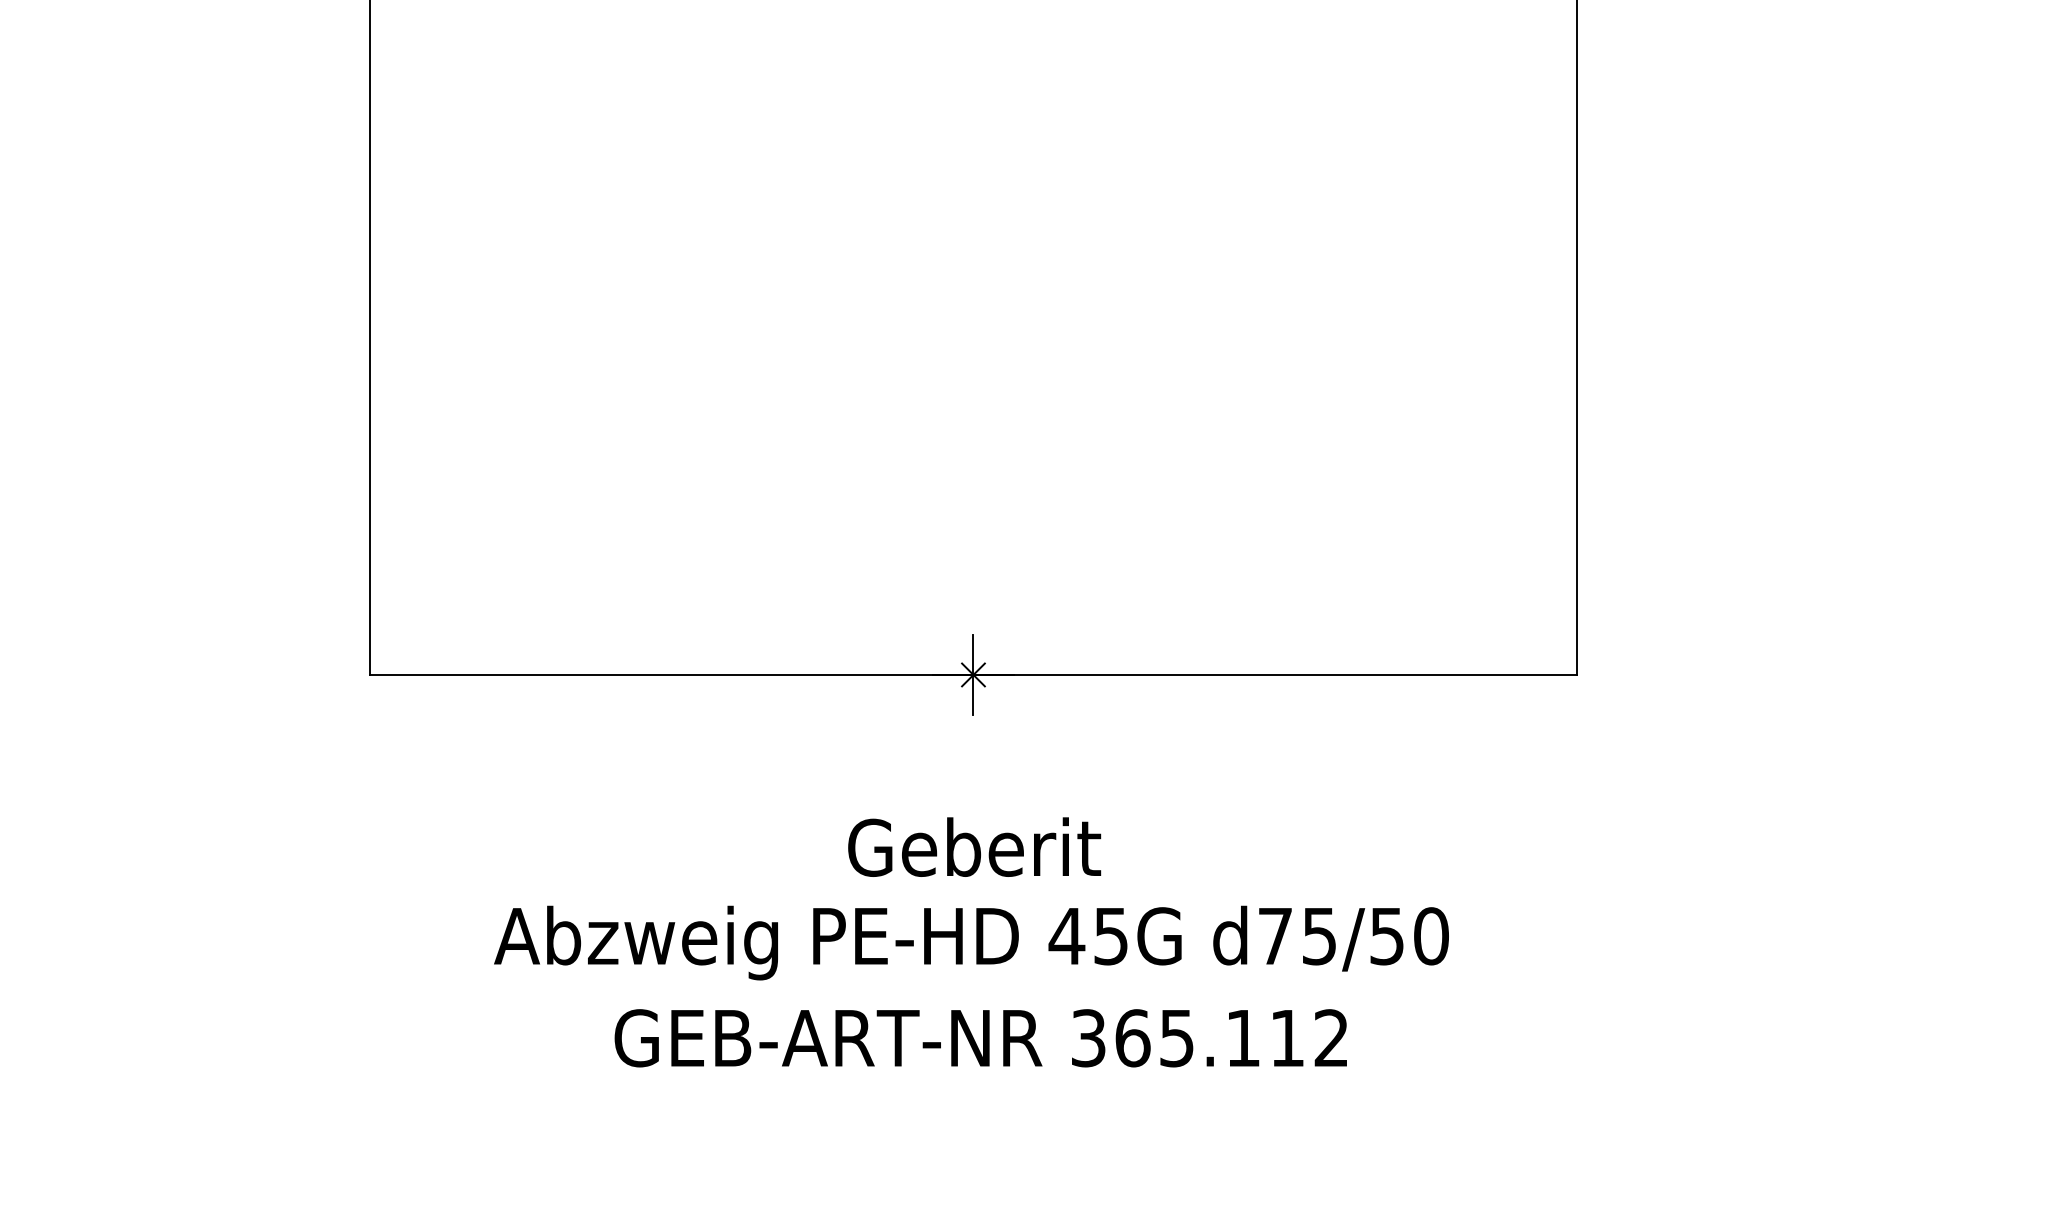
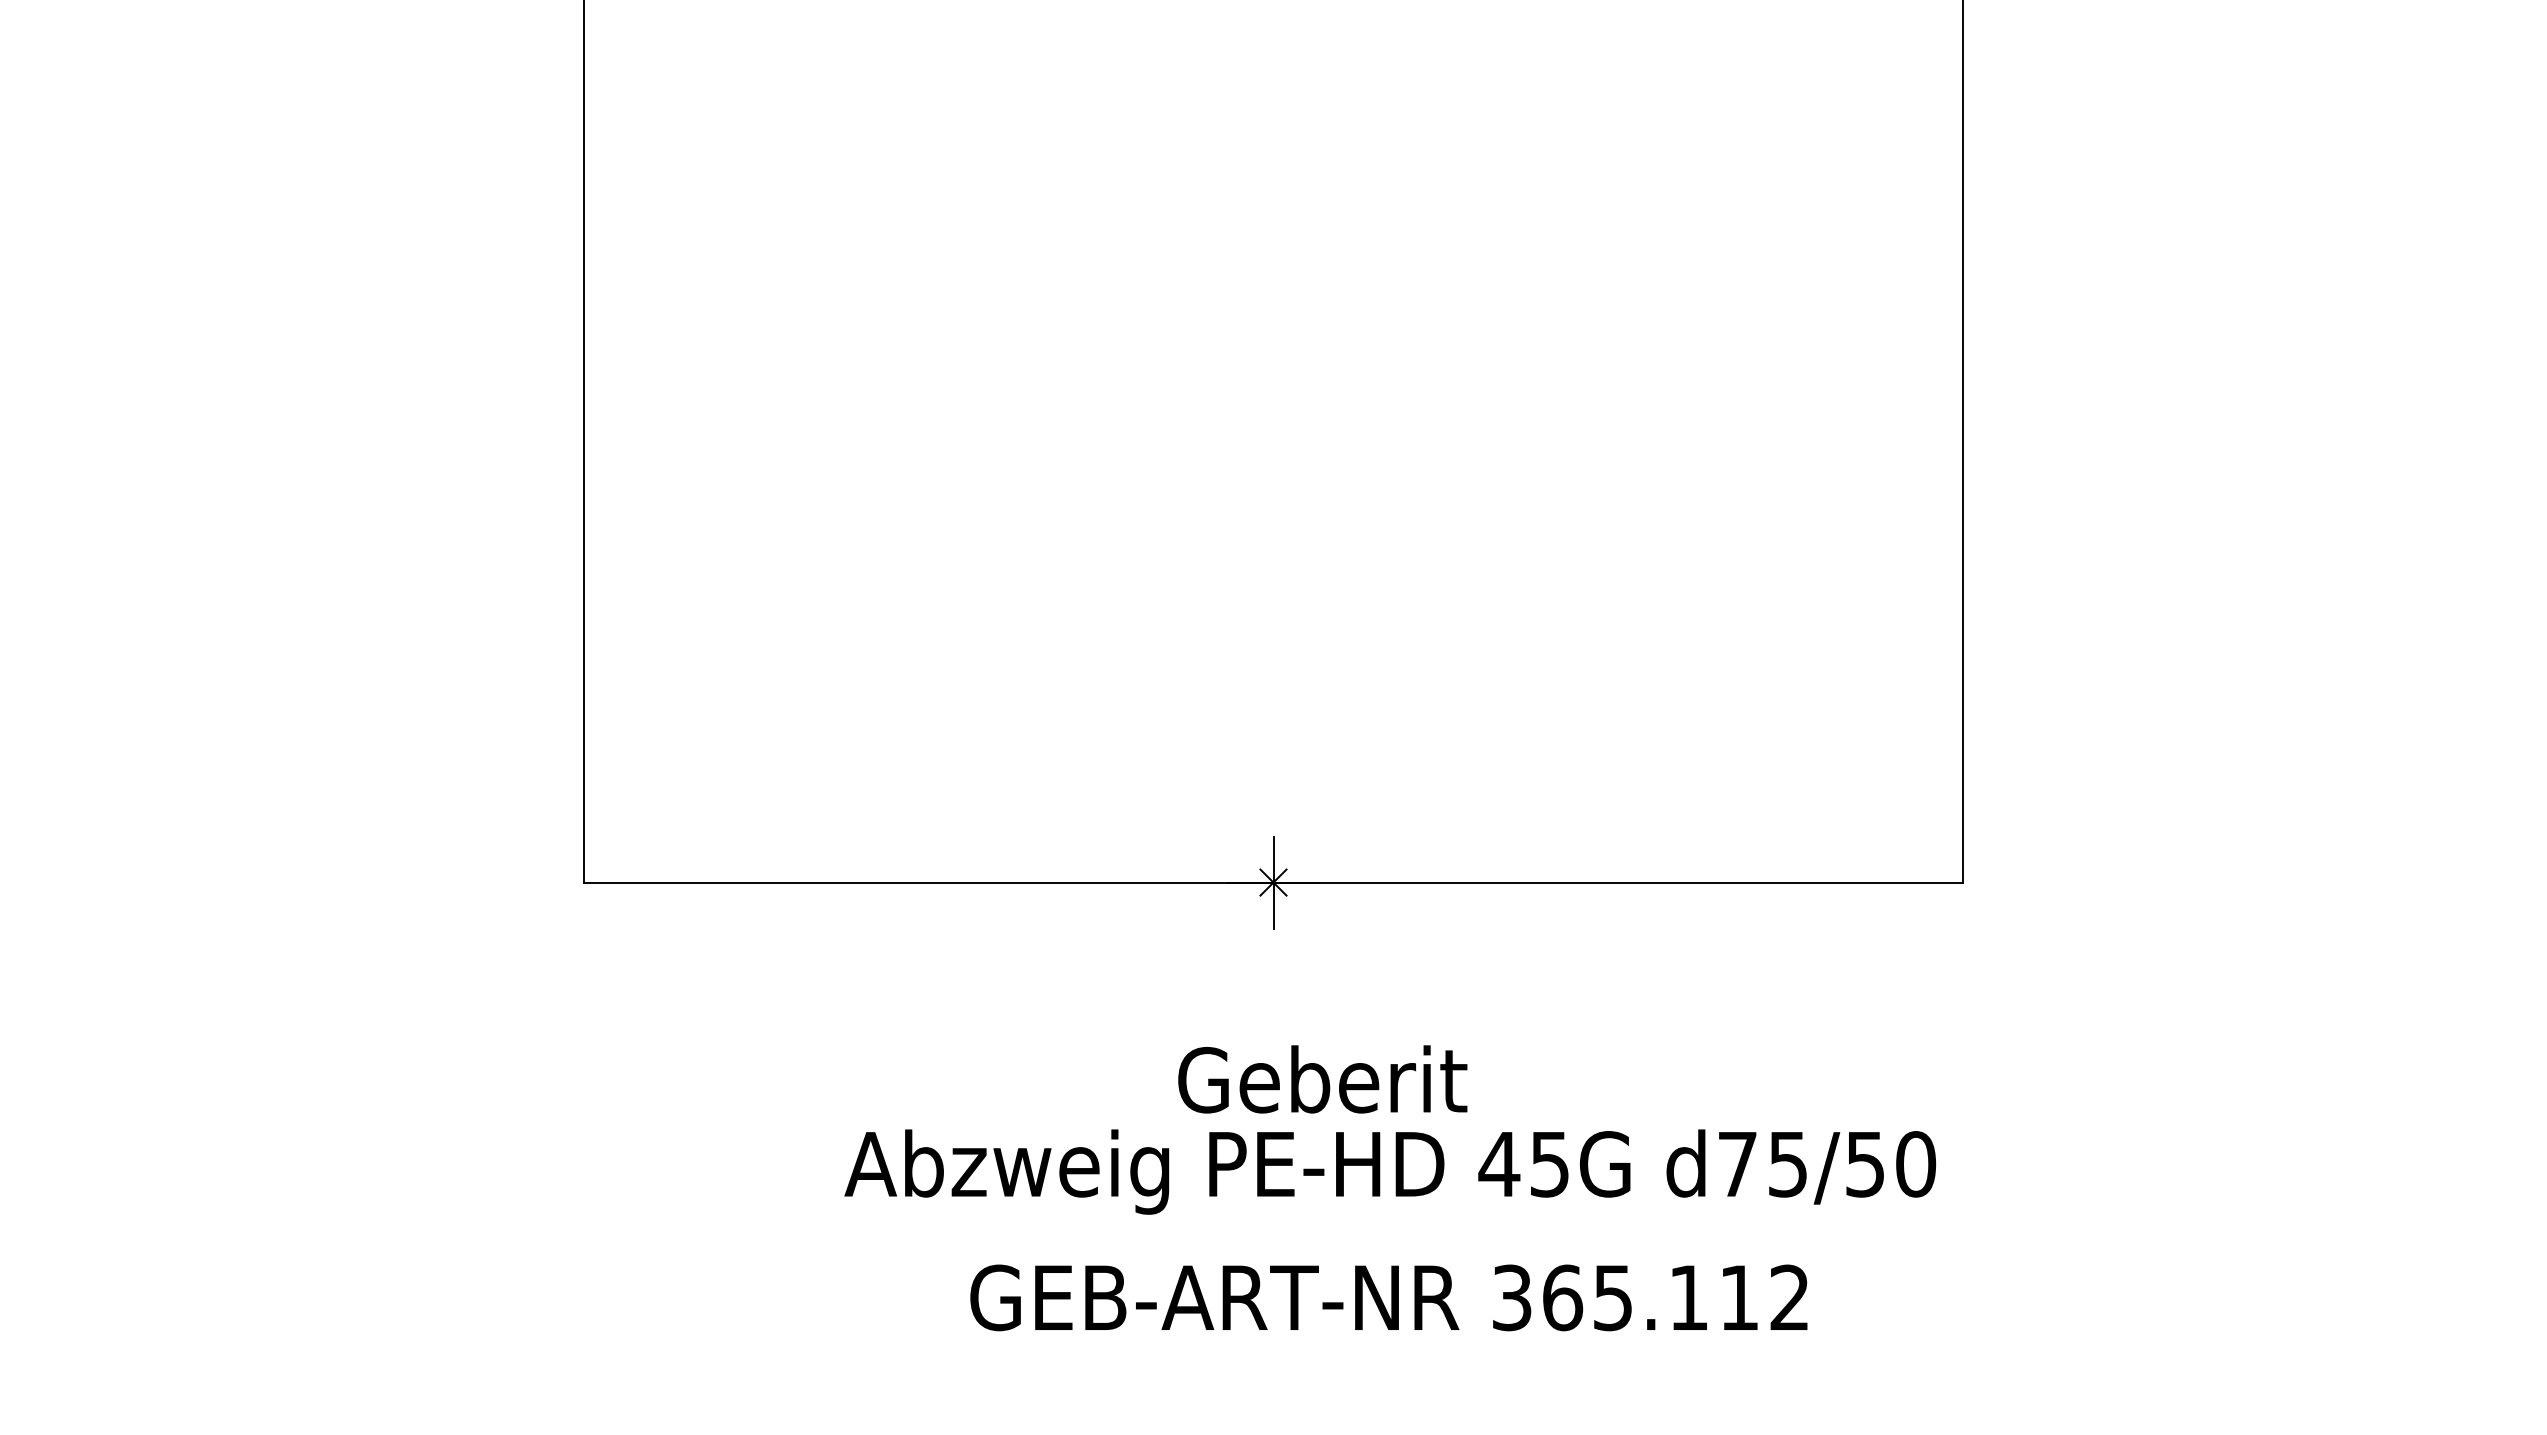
text: (974, 847) -> (1322, 1079), moved
text: (971, 942) -> (1390, 1171), moved
text: (980, 1037) -> (1388, 1297), moved

